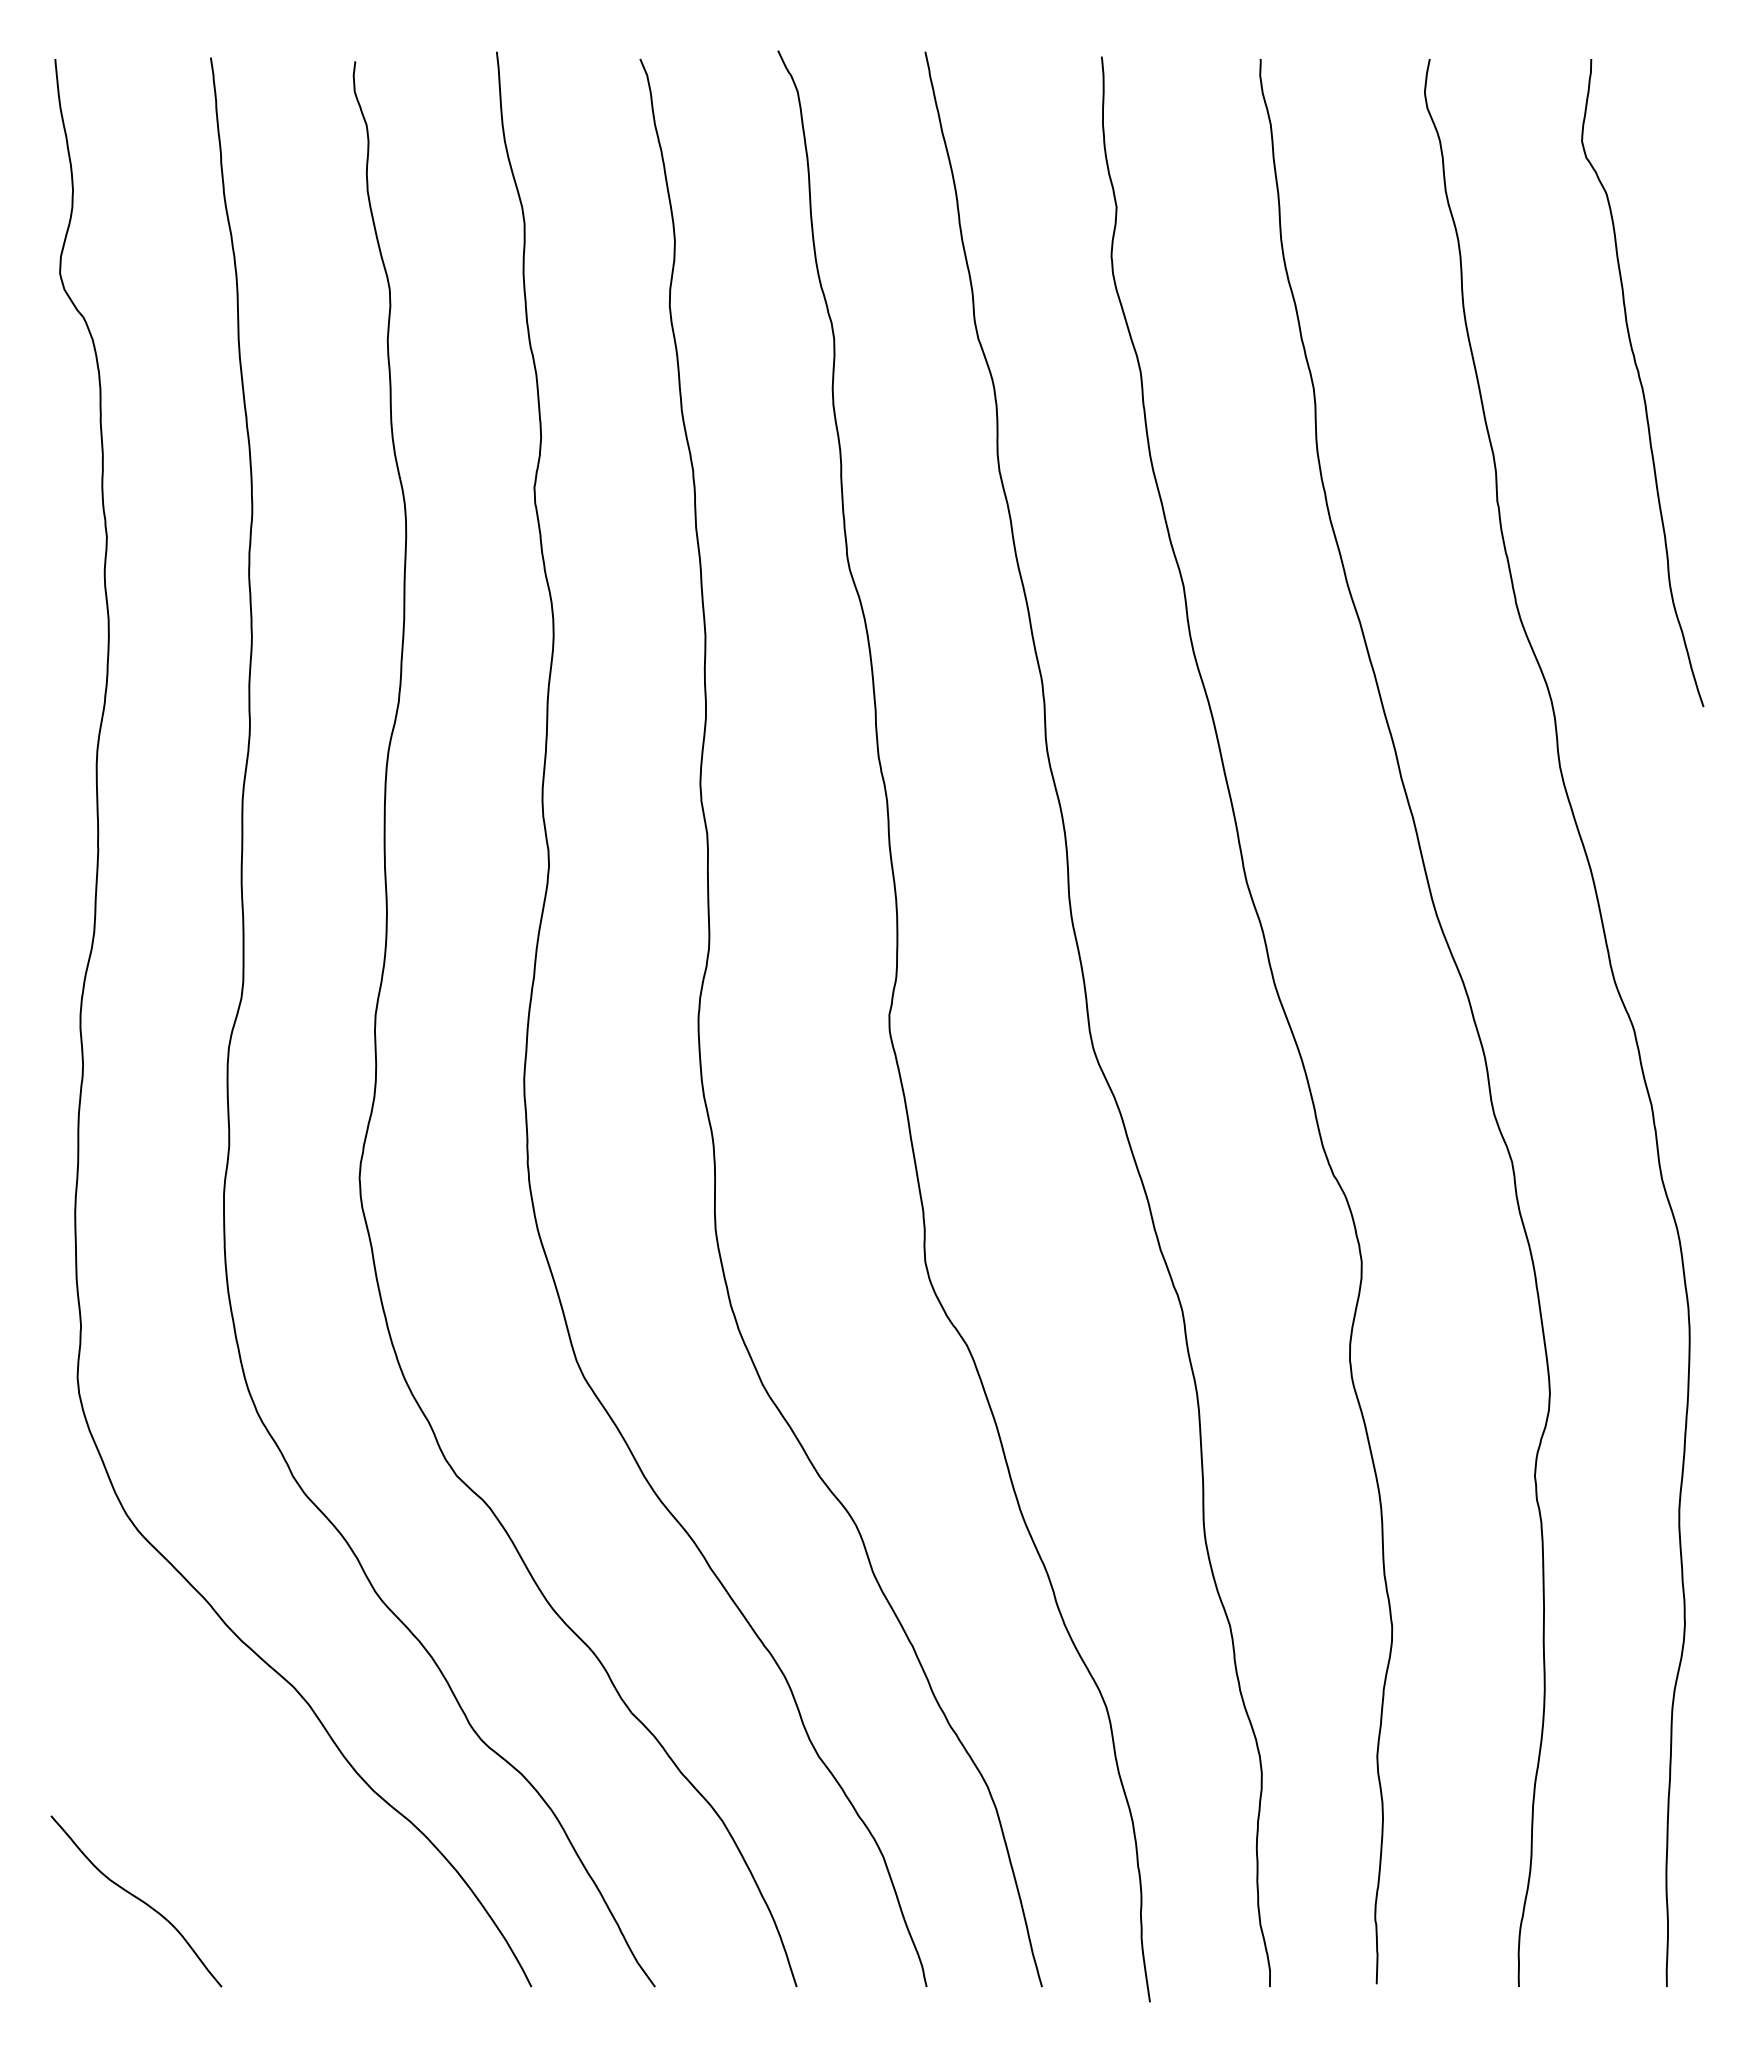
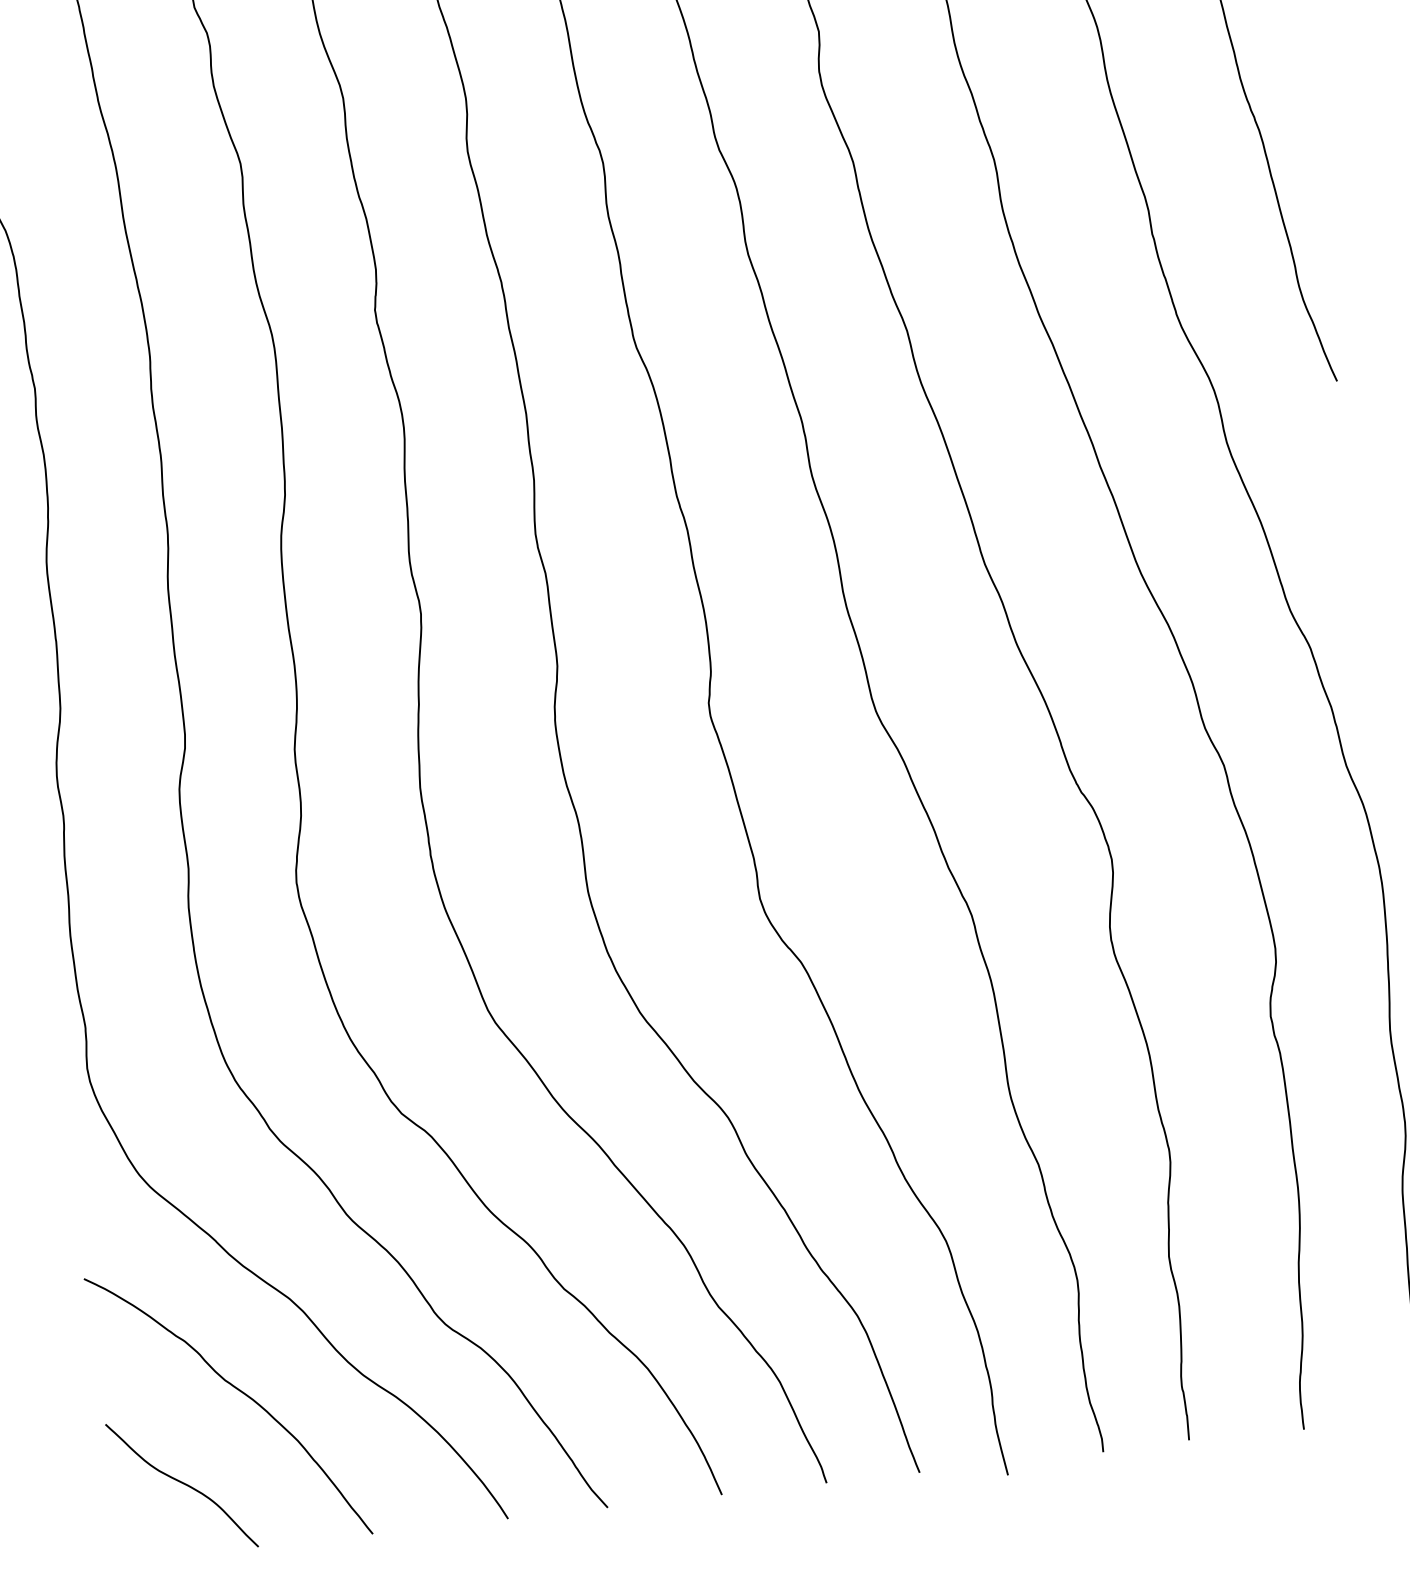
curve: (220, 1794) -> (240, 1391), added

